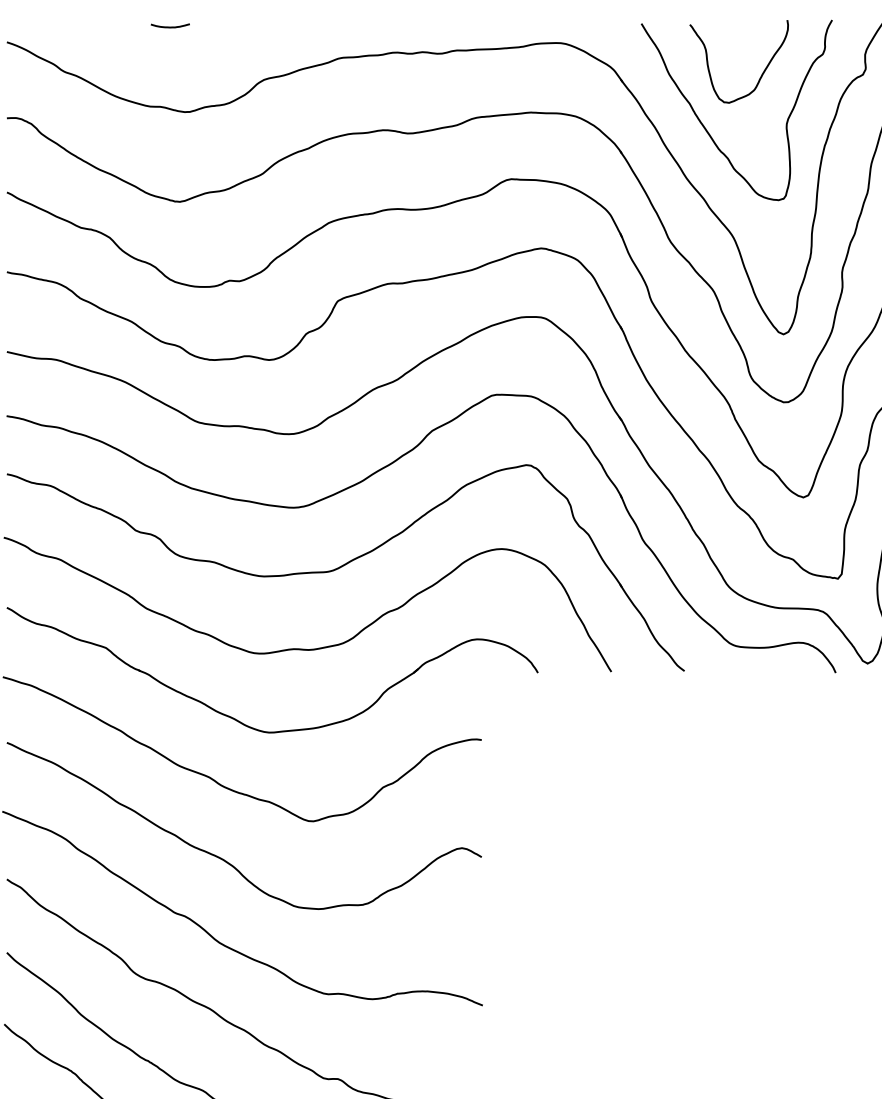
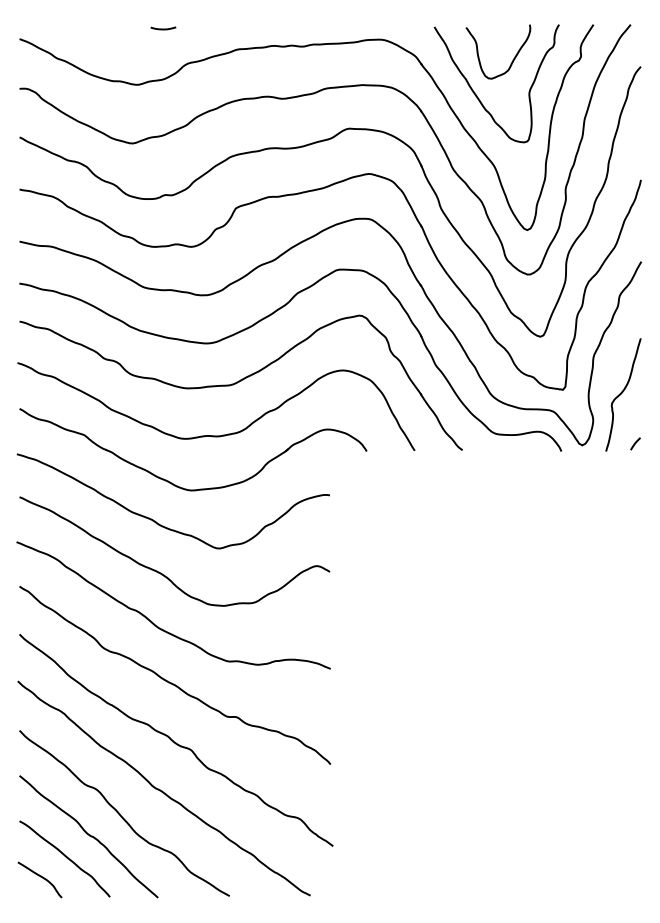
curve: (170, 25) -> (163, 28), moved

